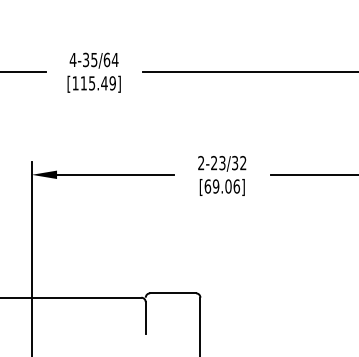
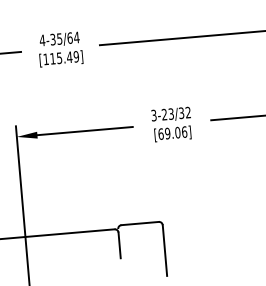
text: (201, 163) -> (154, 115), 2-23/32 -> 3-23/32

